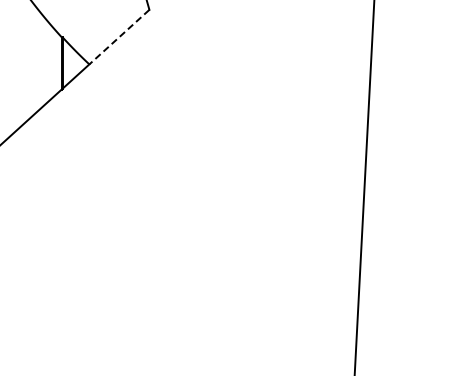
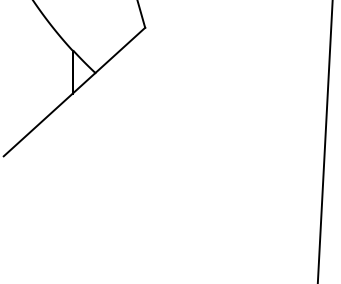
line: (119, 37) -> (120, 50), dashed -> solid

